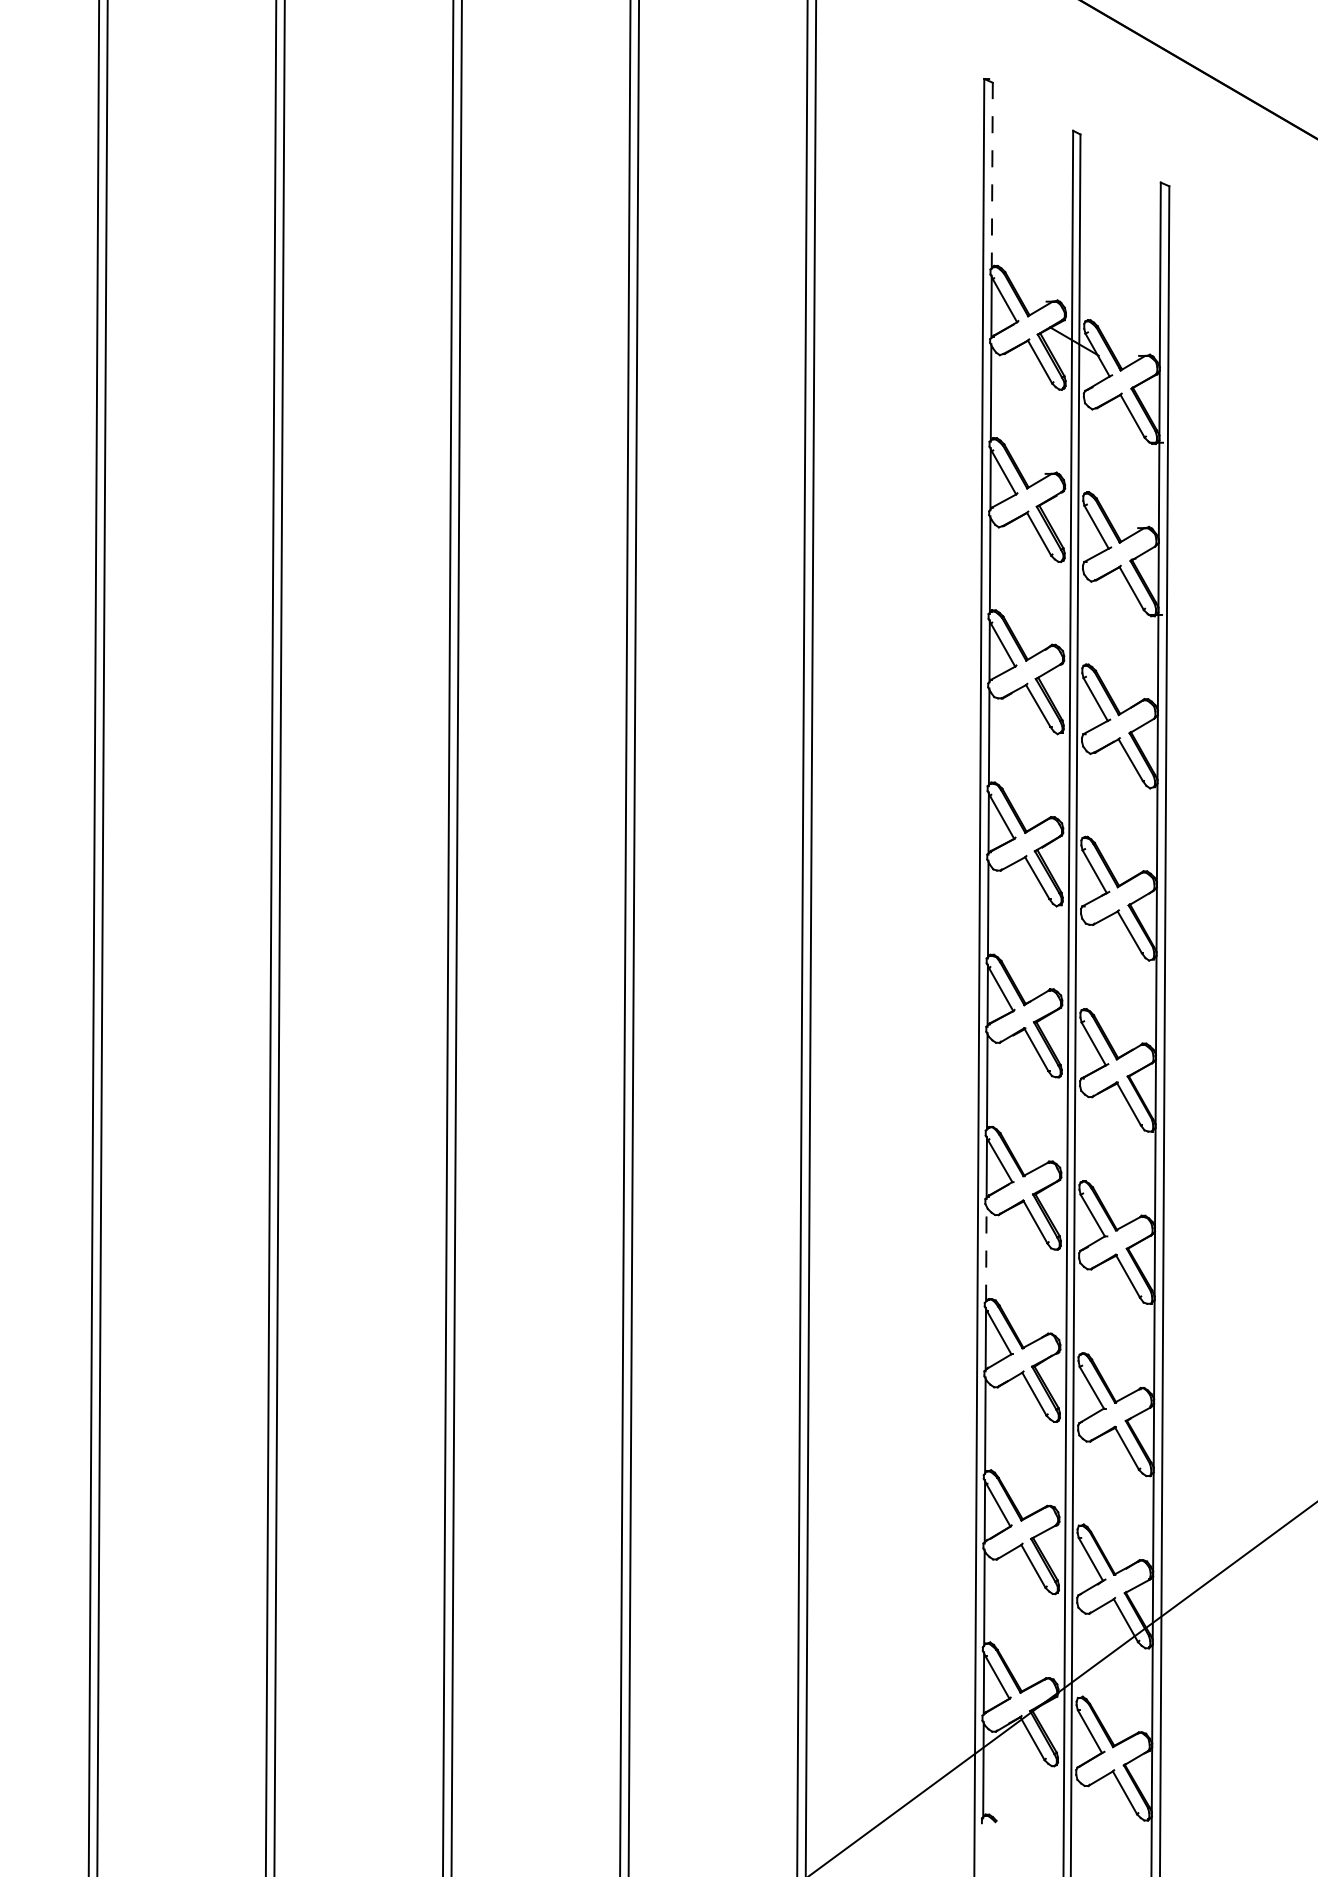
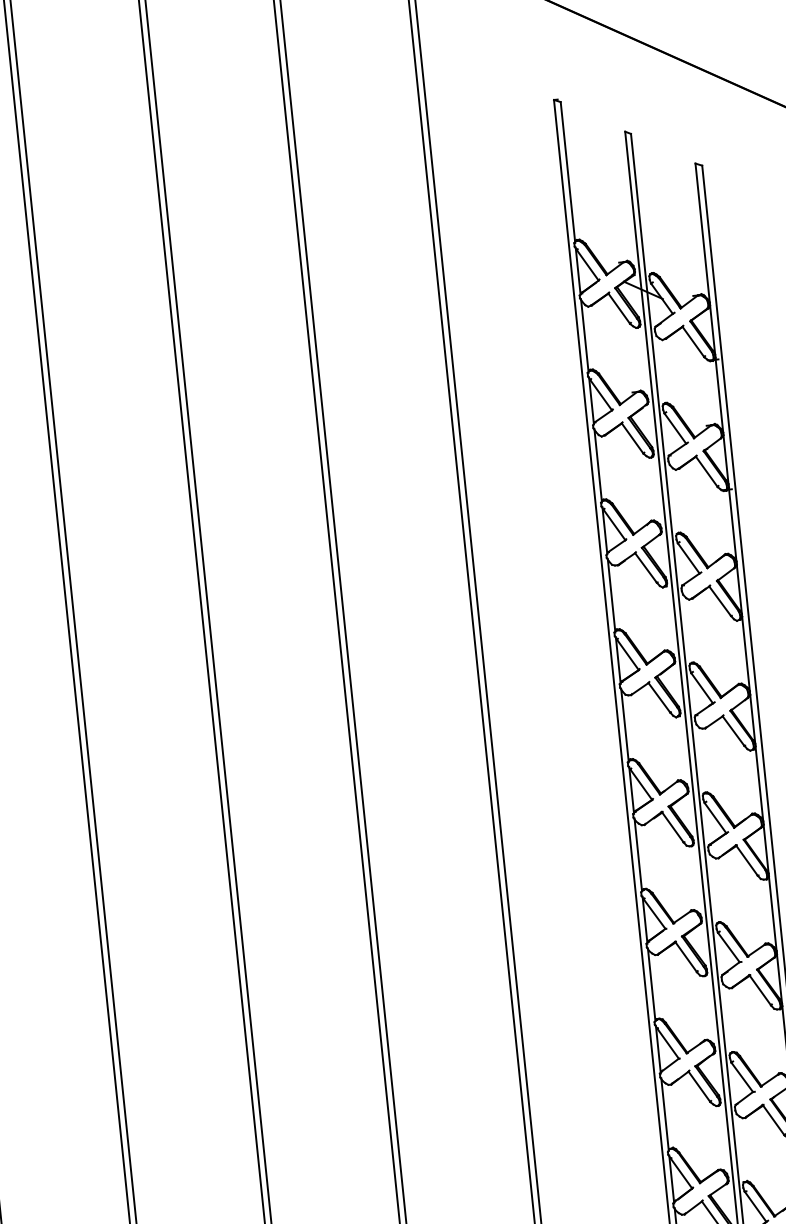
line: (992, 175) -> (568, 172), dashed -> solid
line: (986, 1252) -> (651, 983), dashed -> solid

